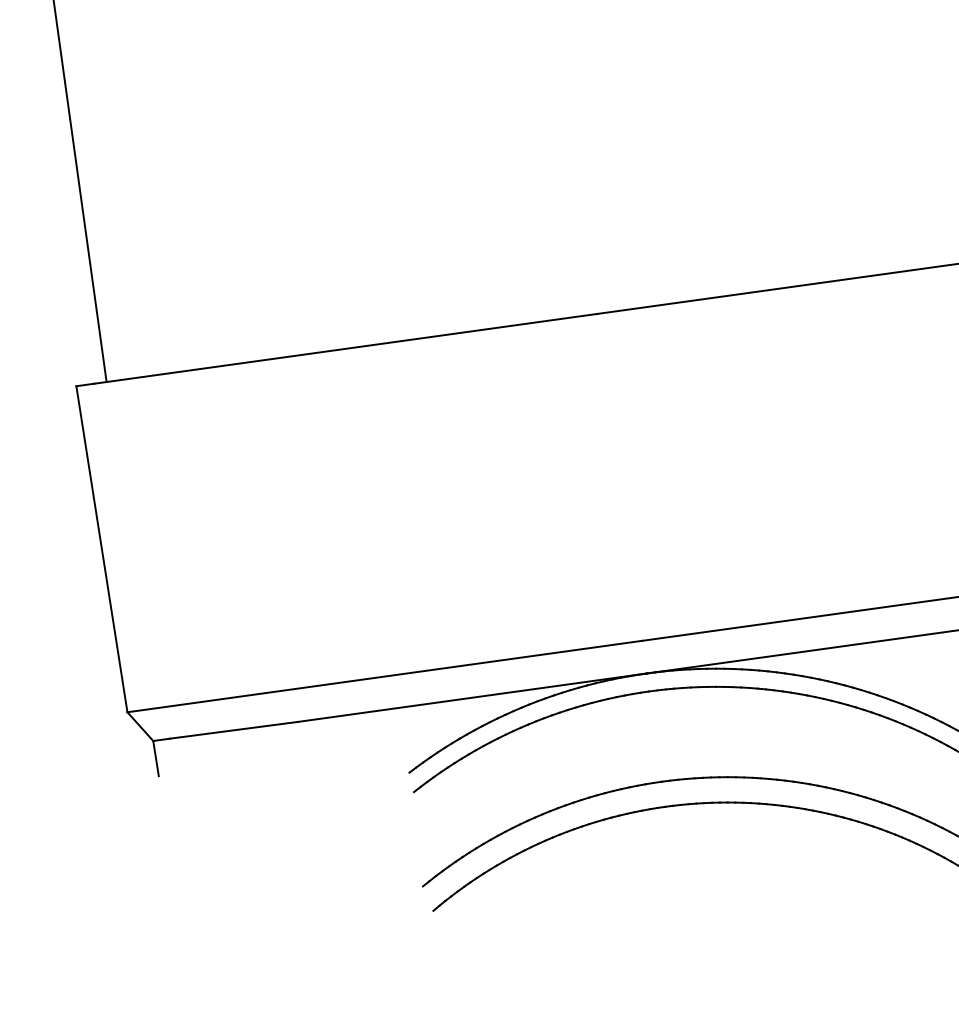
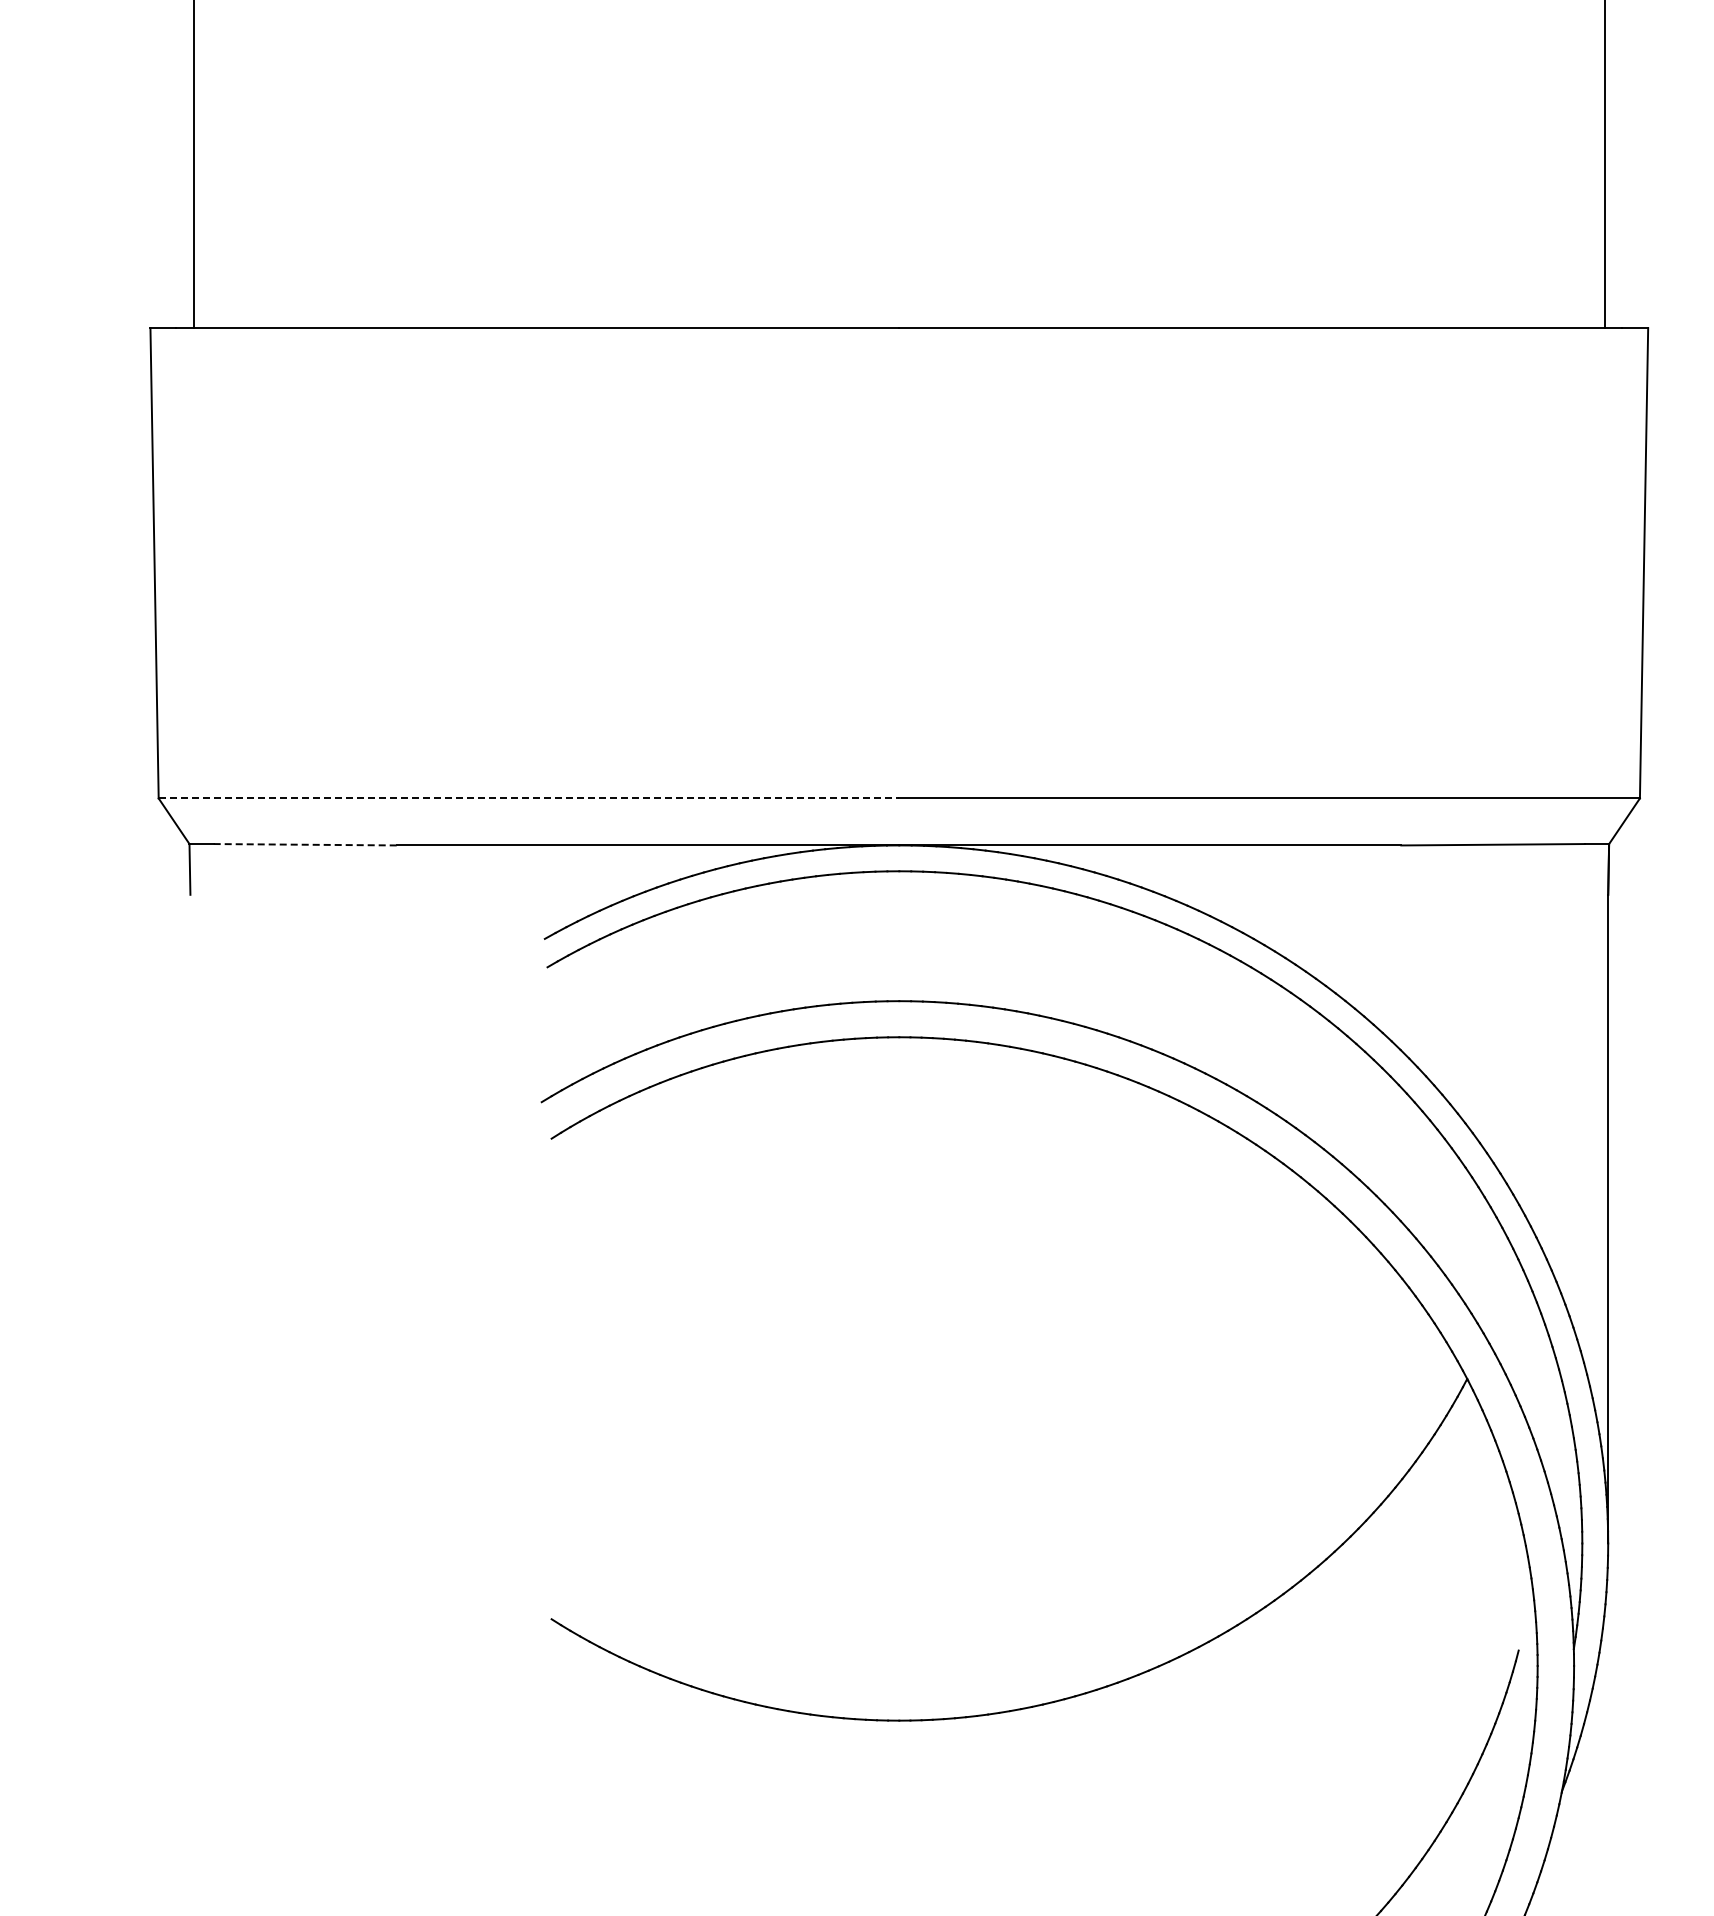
line: (385, 676) -> (529, 798), solid -> dashed
line: (233, 730) -> (305, 844), solid -> dashed

